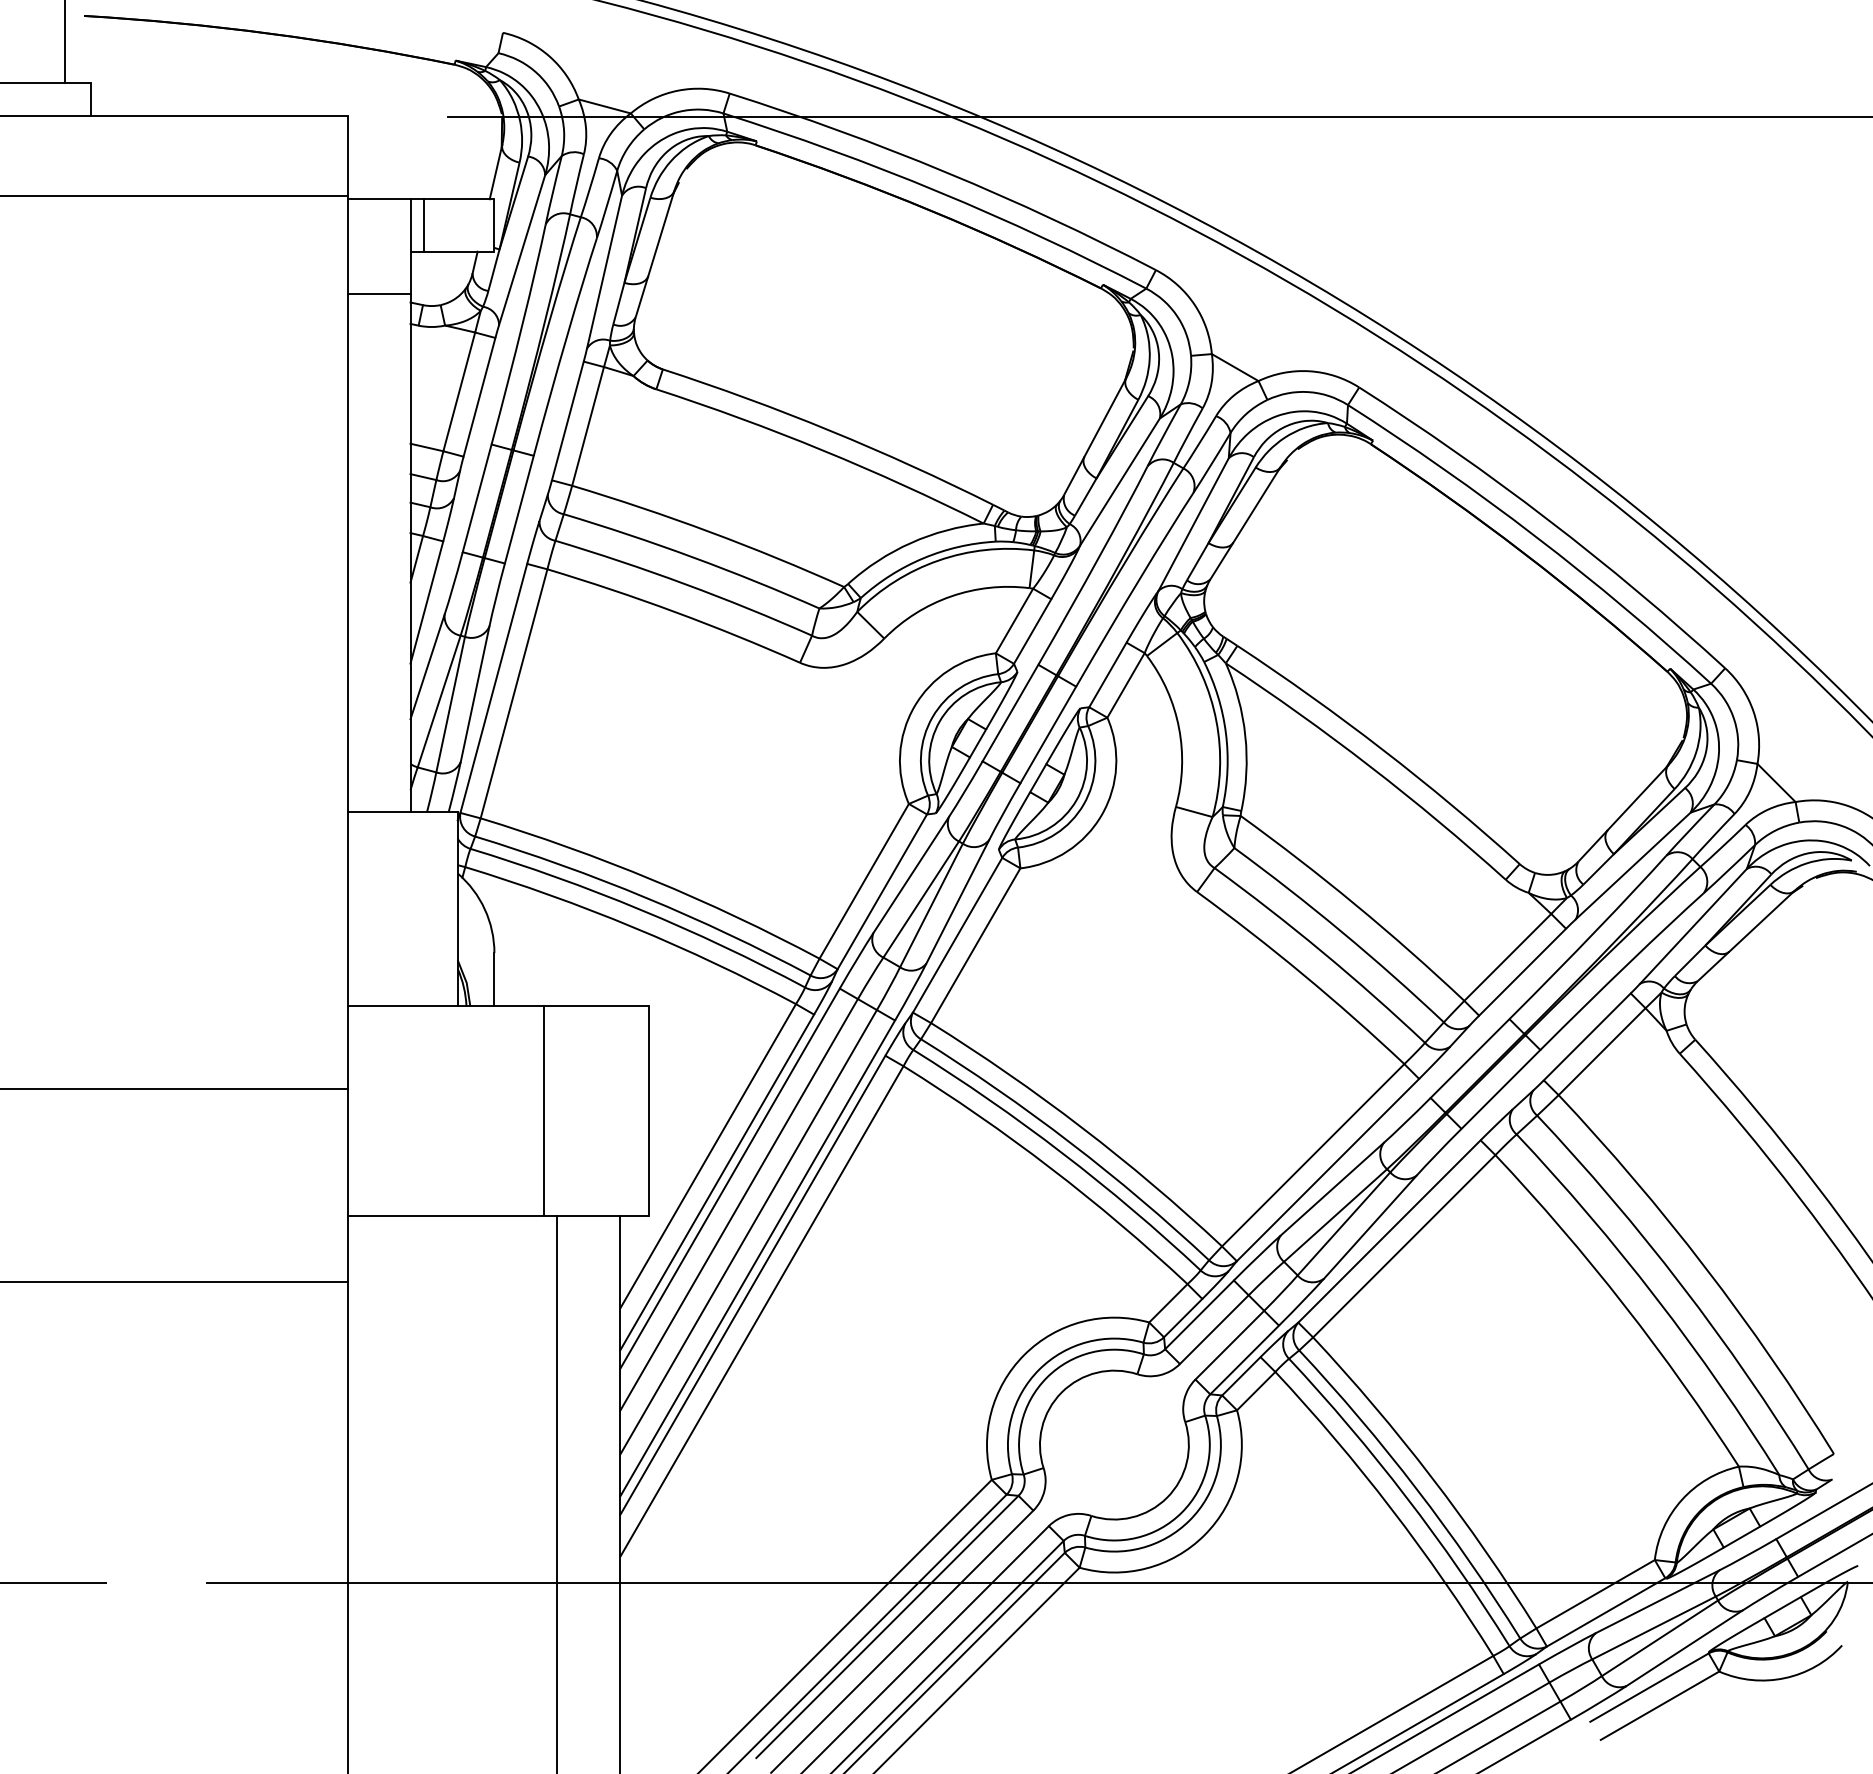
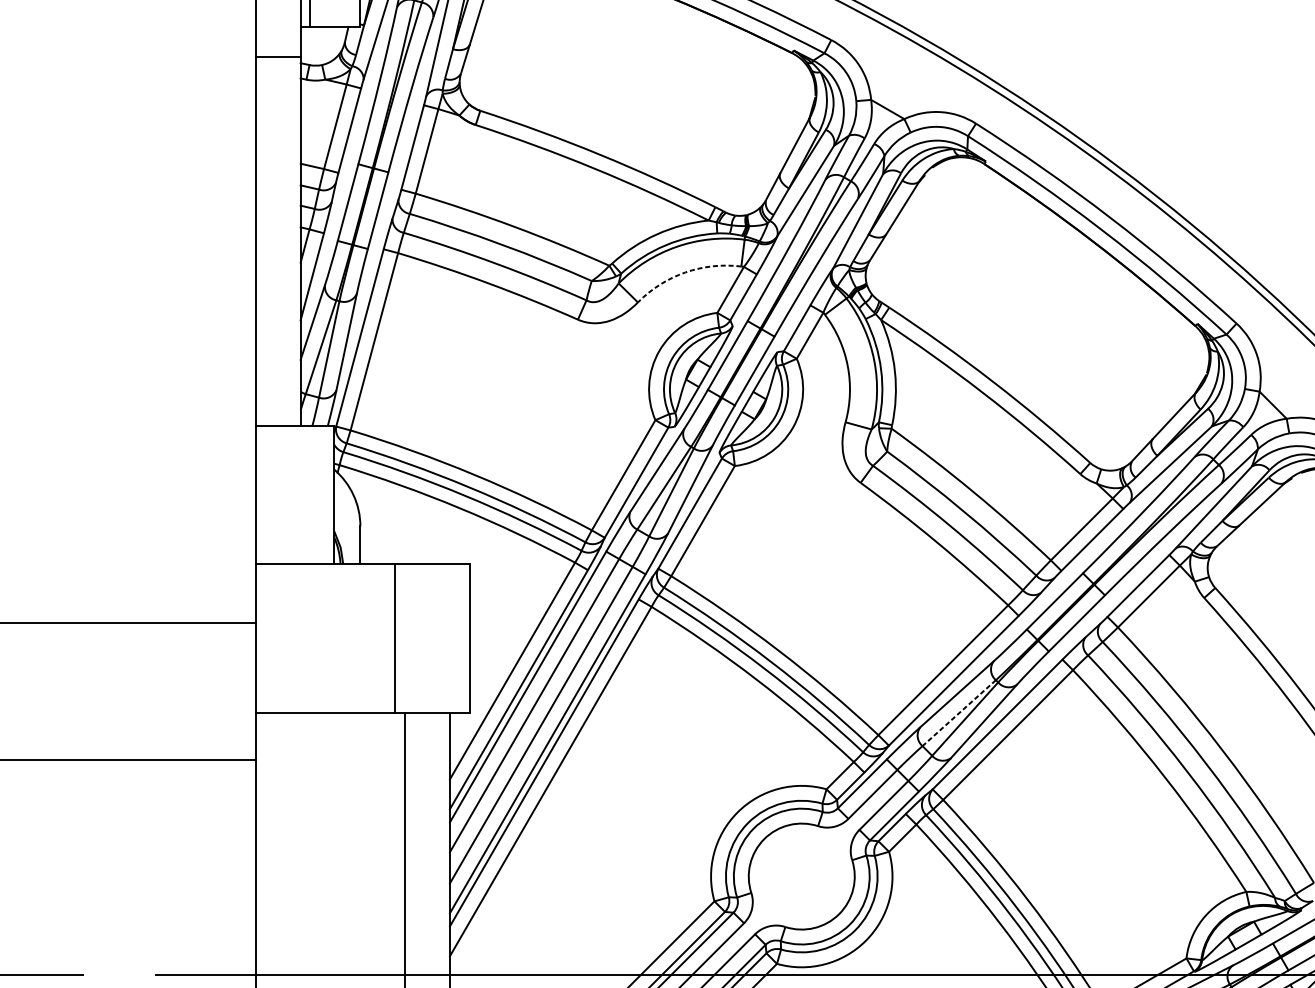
arc: (951, 596) -> (685, 272), solid -> dashed
line: (1335, 1215) -> (959, 713), solid -> dashed

